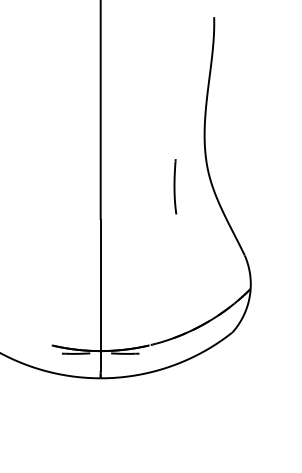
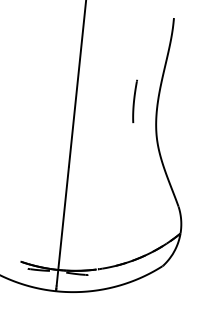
part: (175, 186) -> (134, 101), moved

